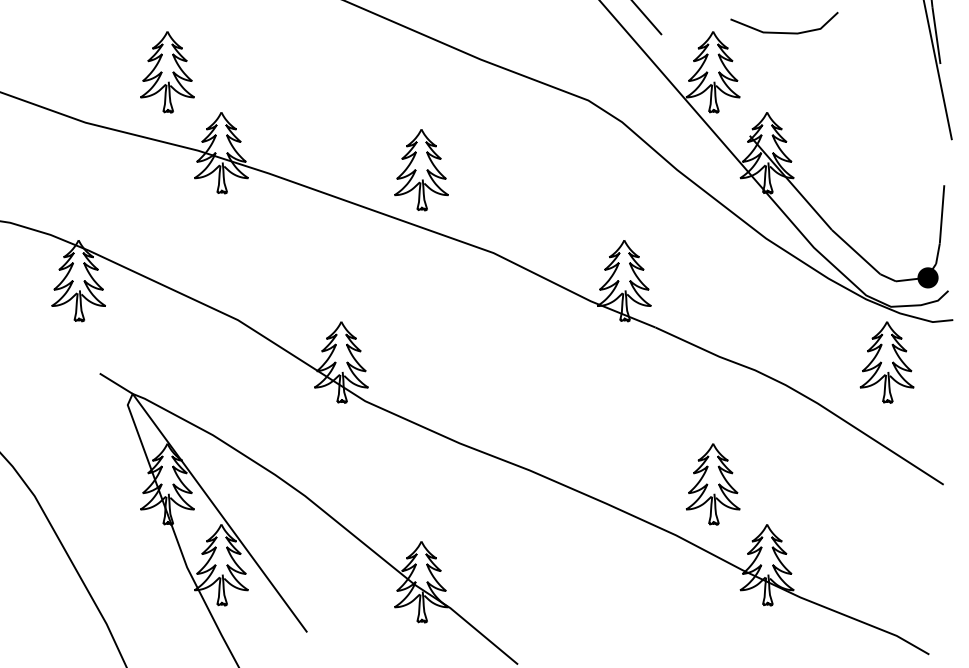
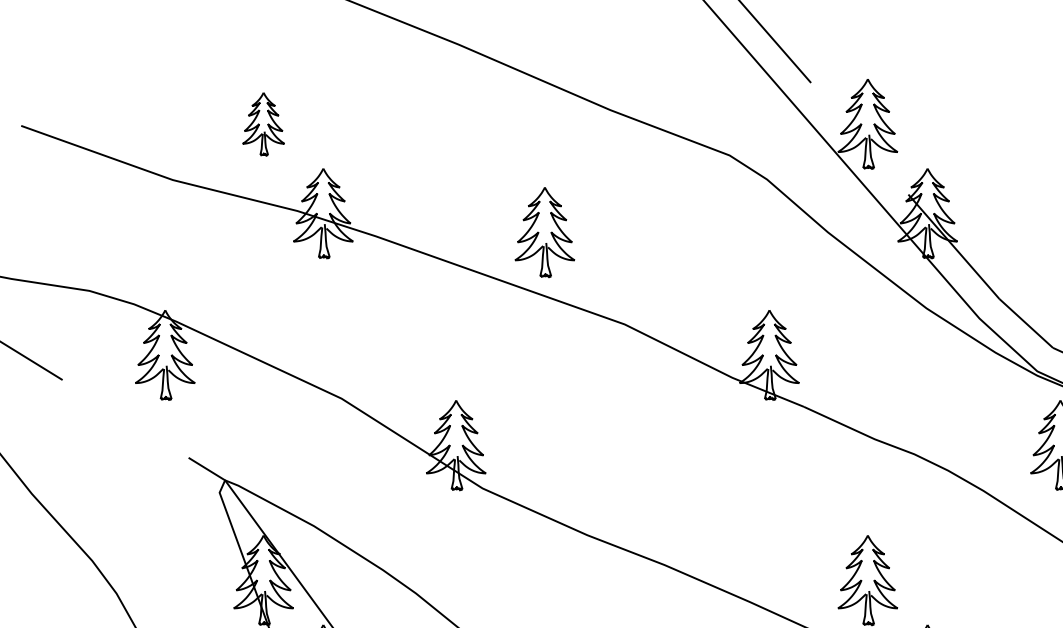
line: (784, 32) -> (946, 80), removed
part: (167, 72) -> (263, 124), size x0.7

